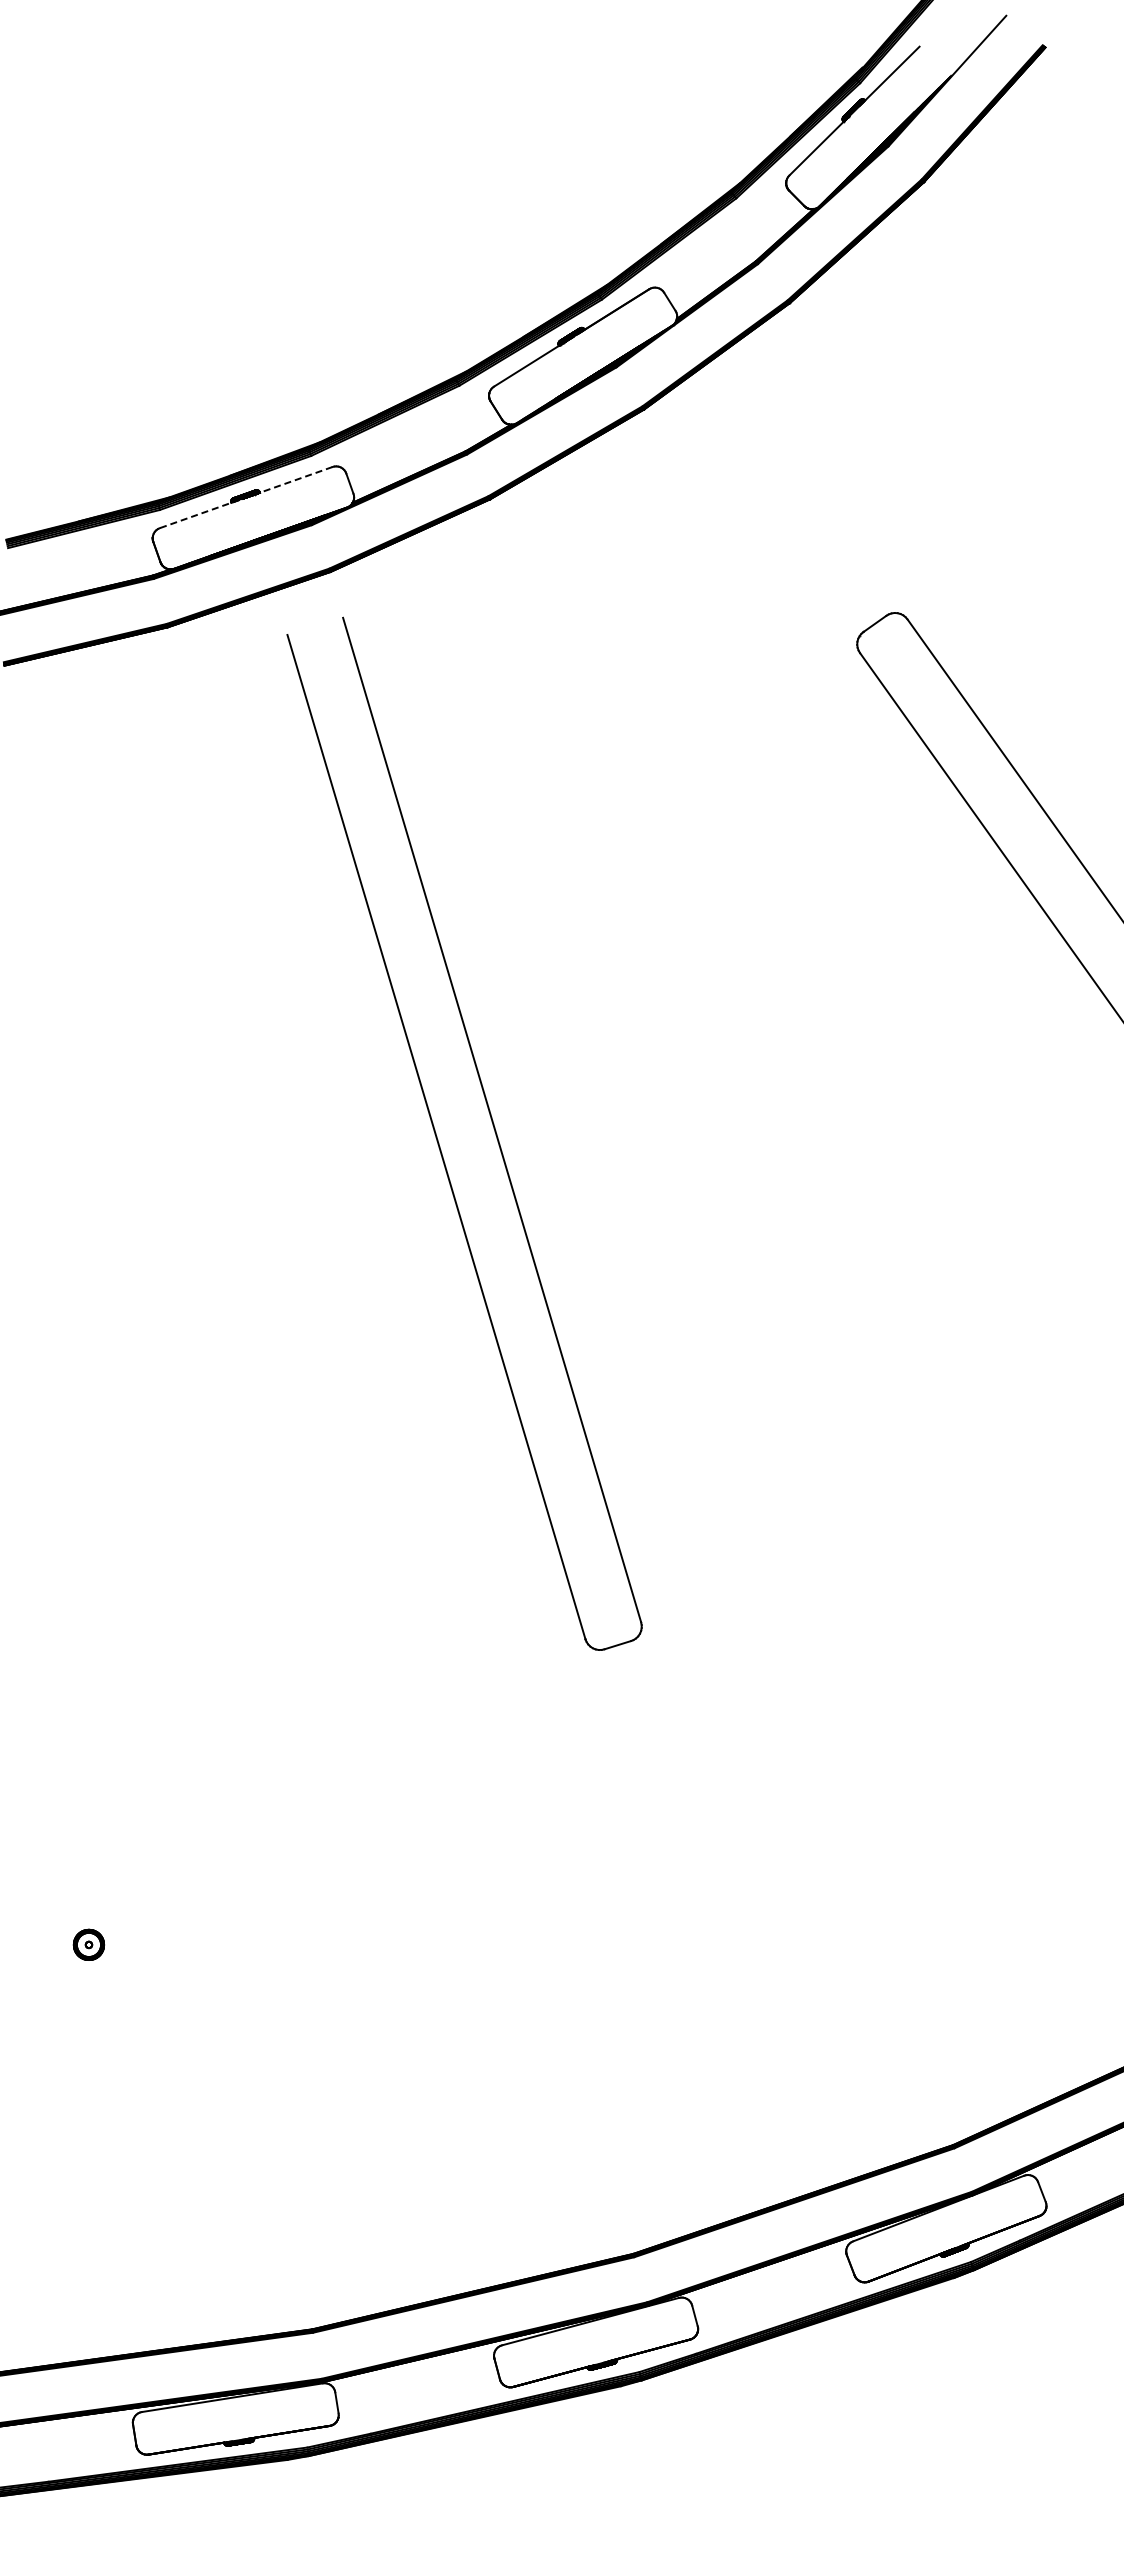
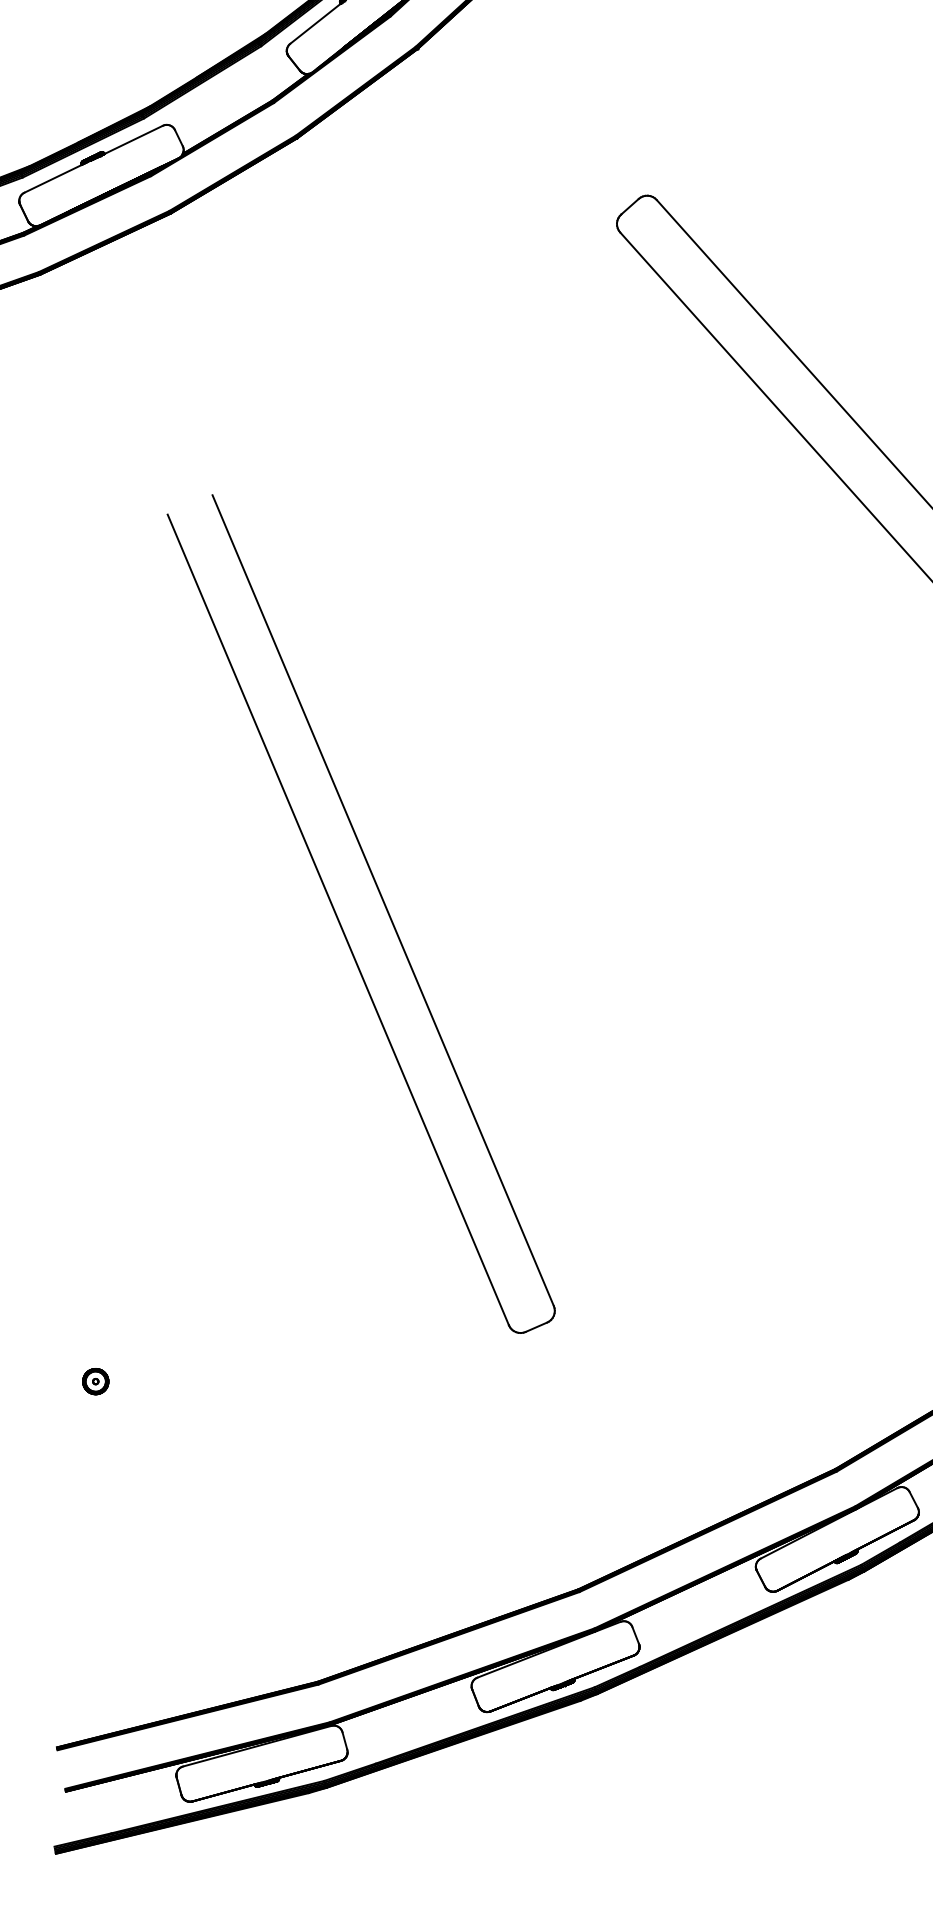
line: (246, 497) -> (93, 159), dashed -> solid
part: (438, 1139) -> (340, 921), moved

